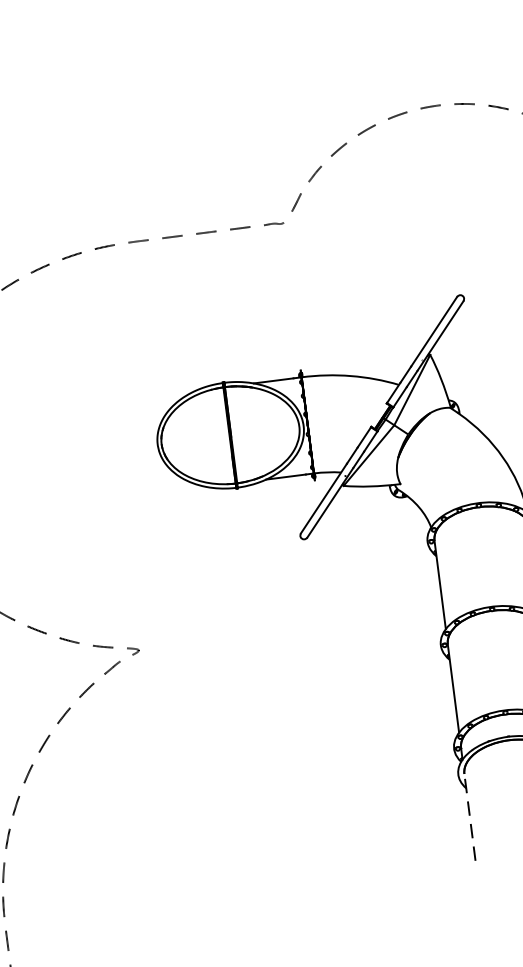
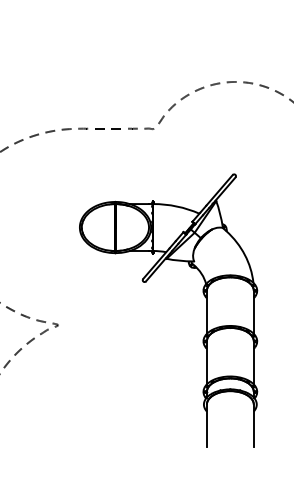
line: (469, 817) -> (206, 425), dashed -> solid

